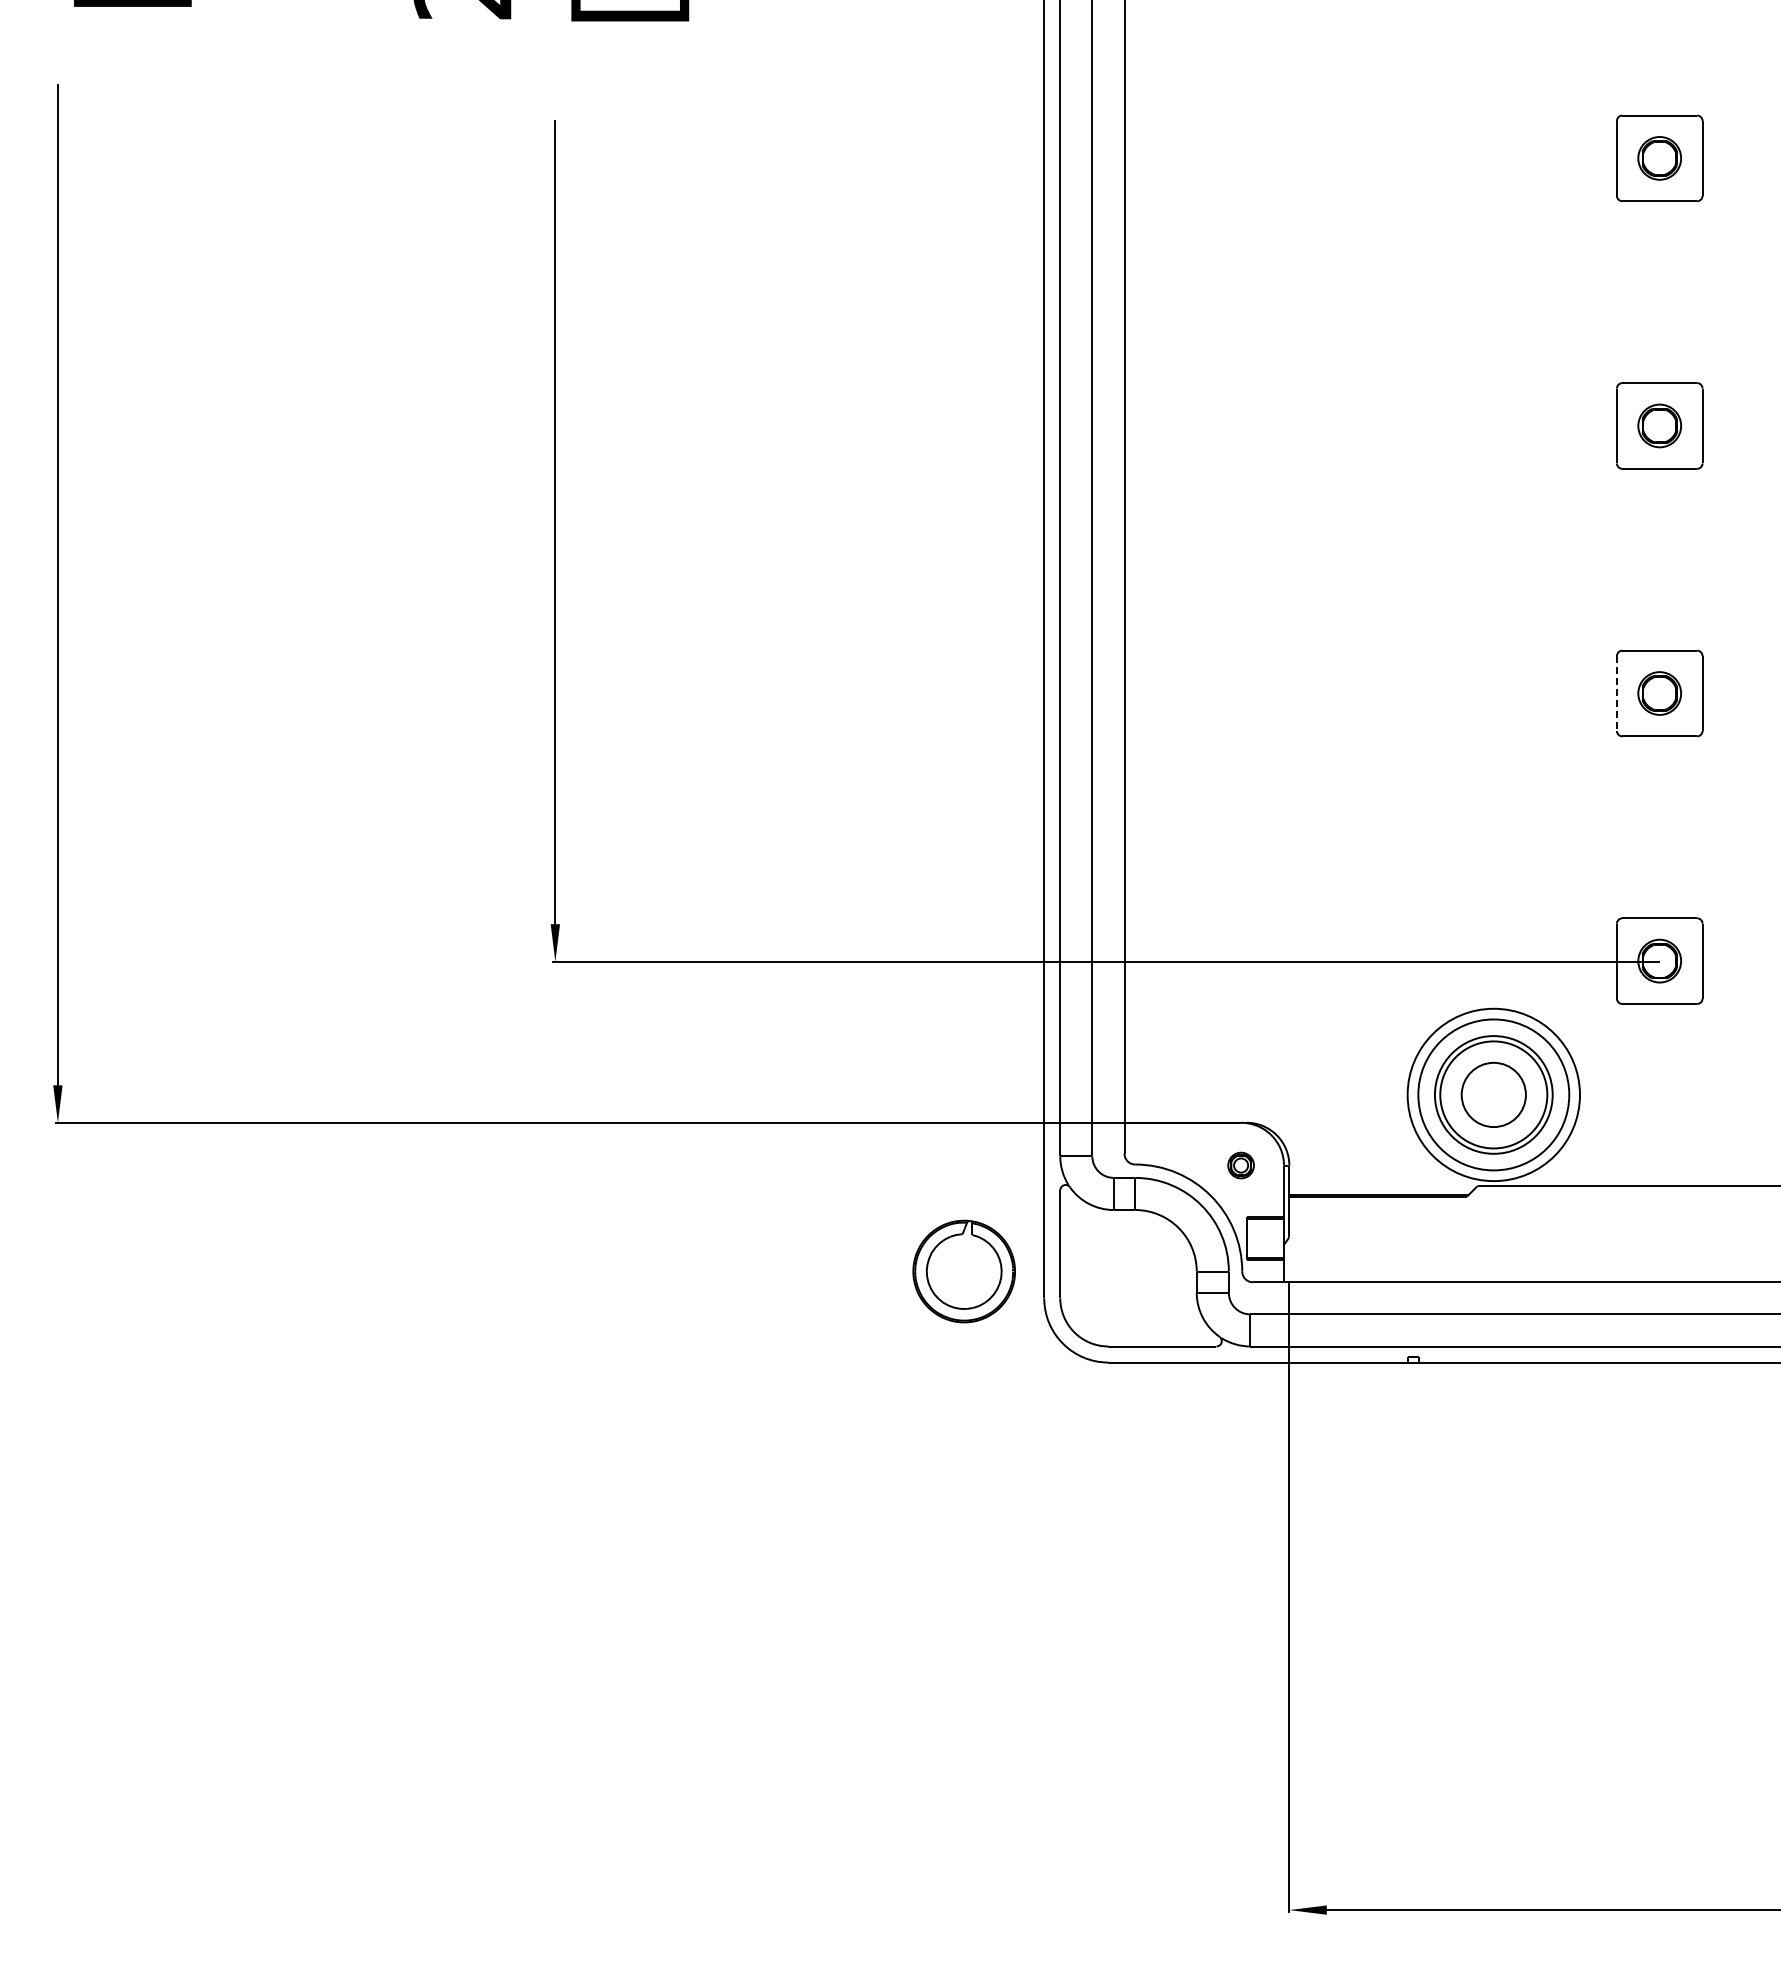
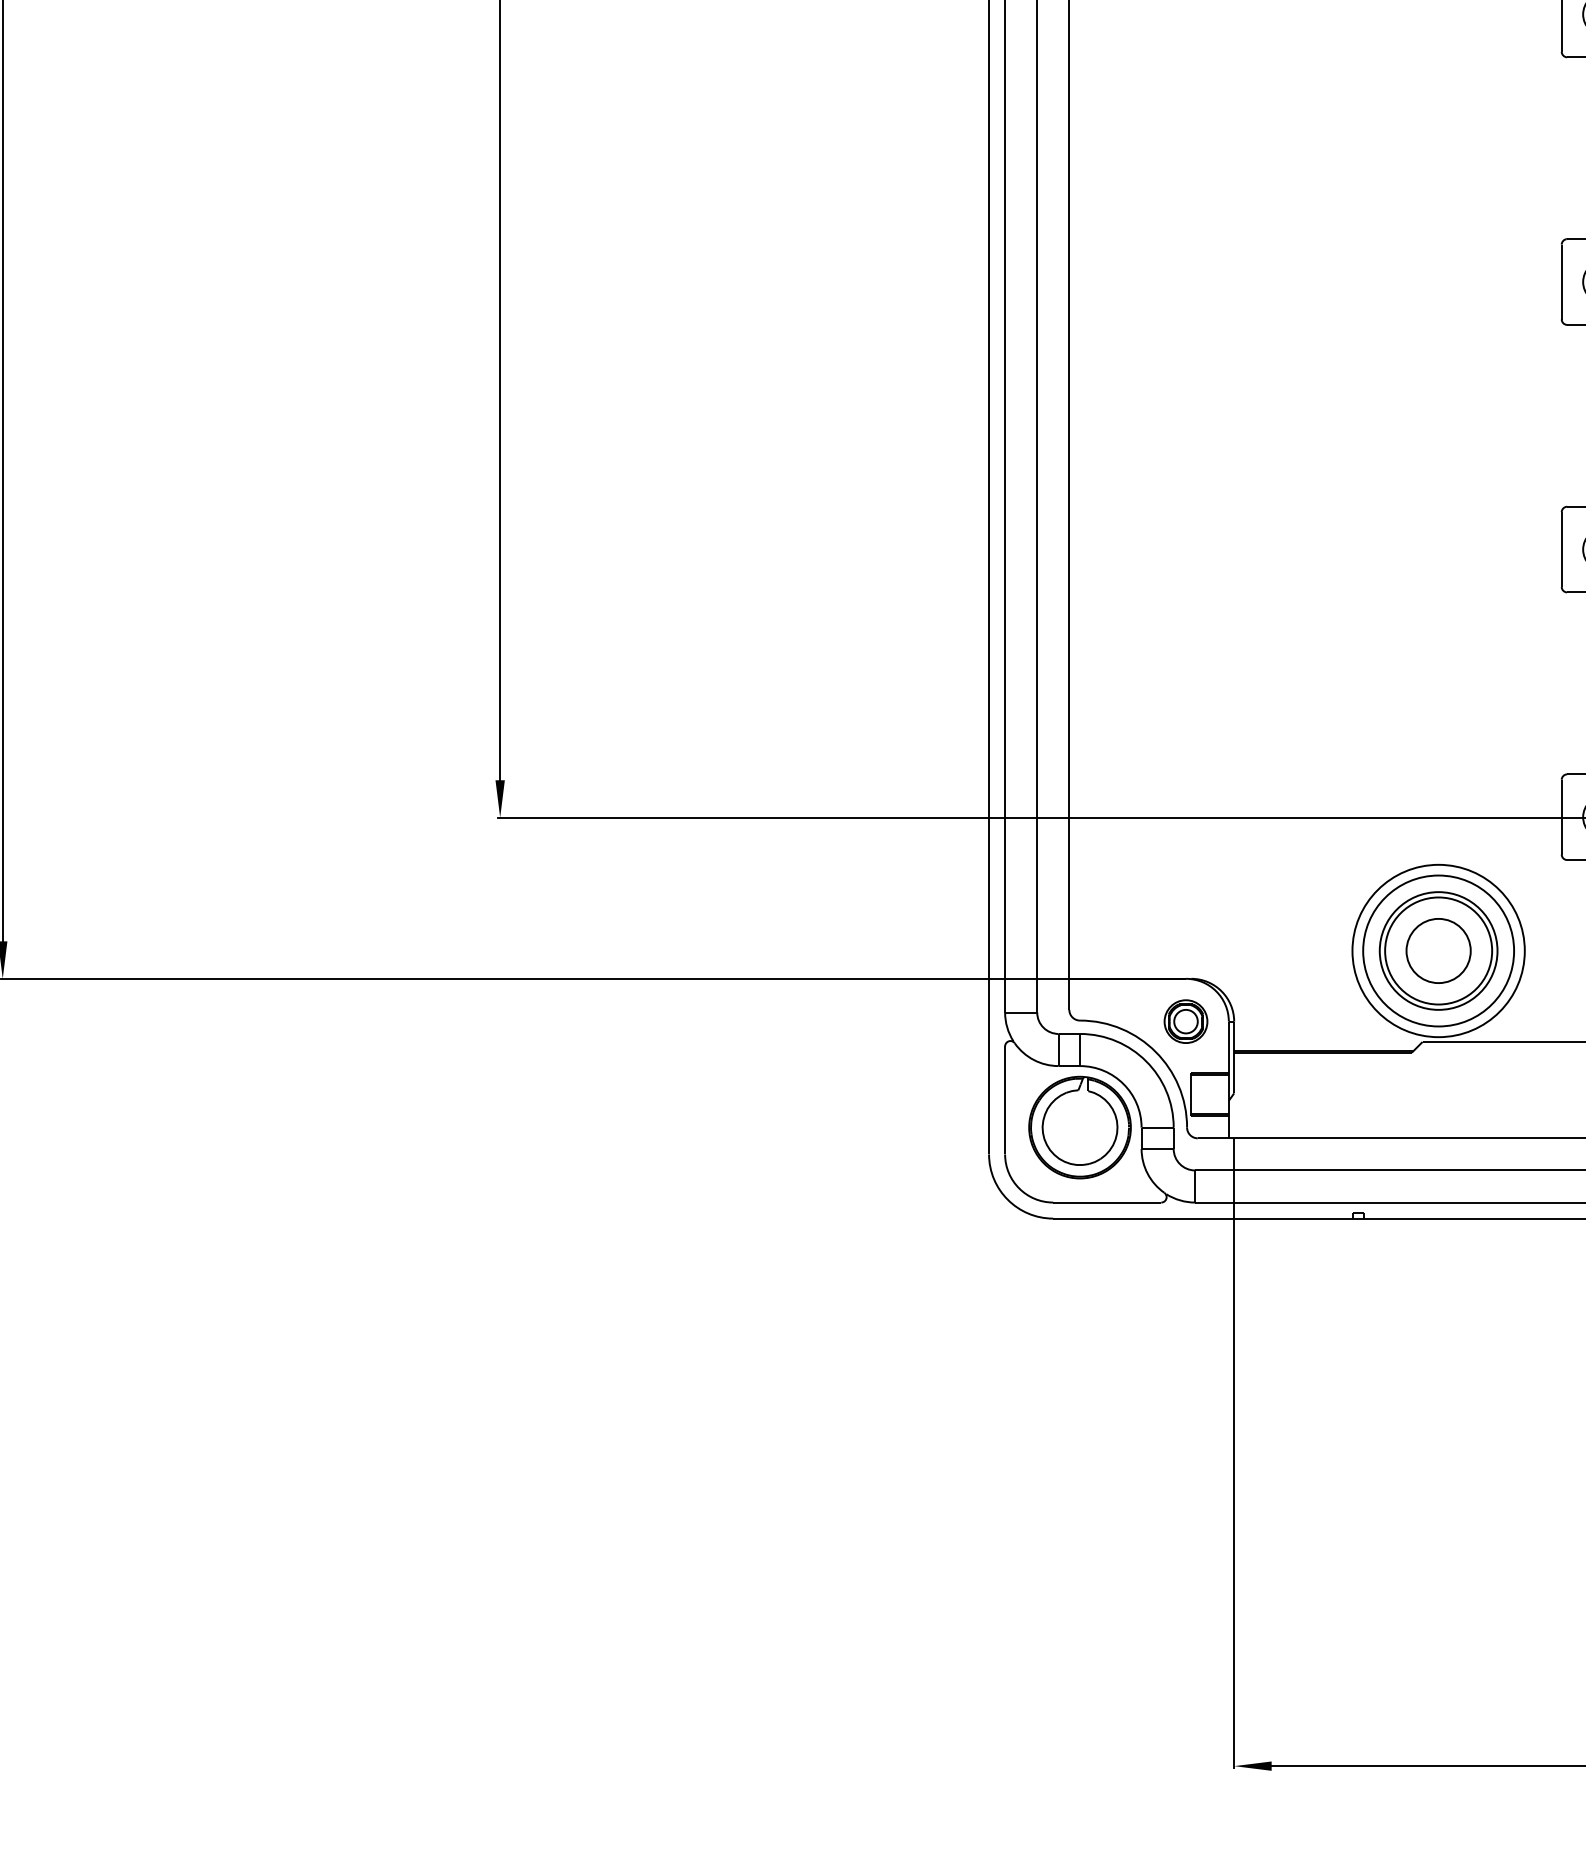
line: (1616, 694) -> (1561, 550), dashed -> solid
part: (1240, 1165) -> (1185, 1021), size x1.67
part: (963, 1271) -> (1079, 1127), moved

